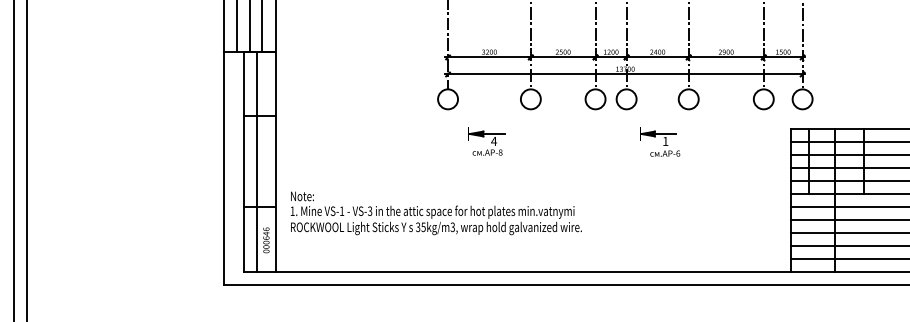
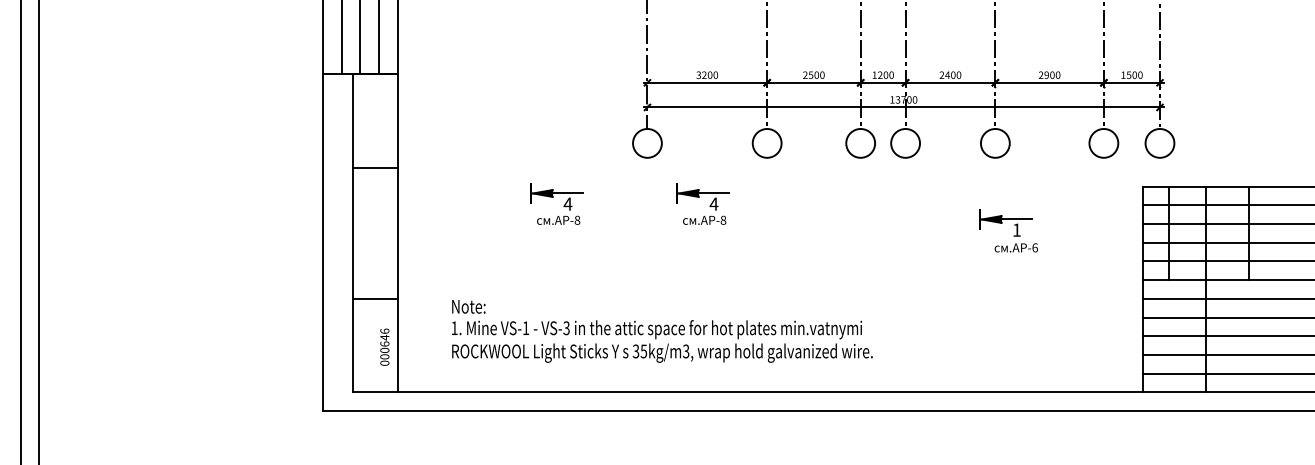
part: (385, 141) -> (557, 204), added
part: (660, 141) -> (1009, 230), moved
line: (257, 161) -> (372, 233), removed
text: (435, 213) -> (661, 331), moved

